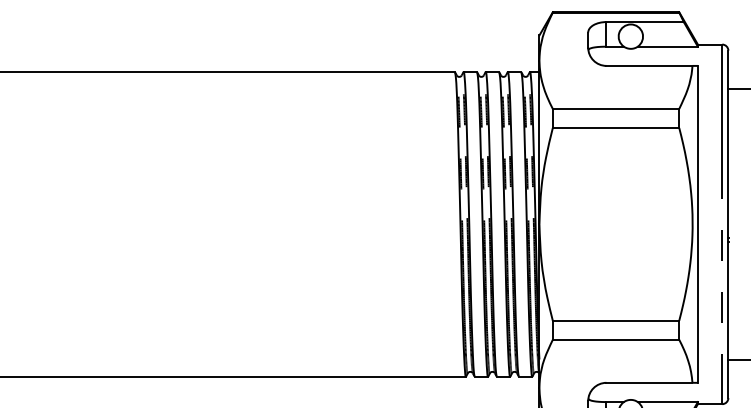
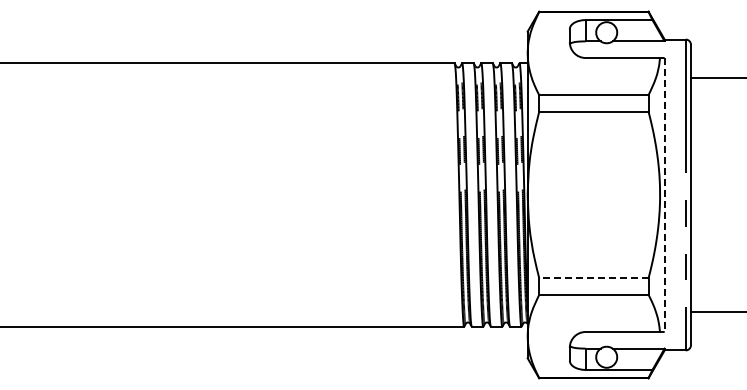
line: (697, 223) -> (664, 194), solid -> dashed
line: (615, 320) -> (593, 278), solid -> dashed

